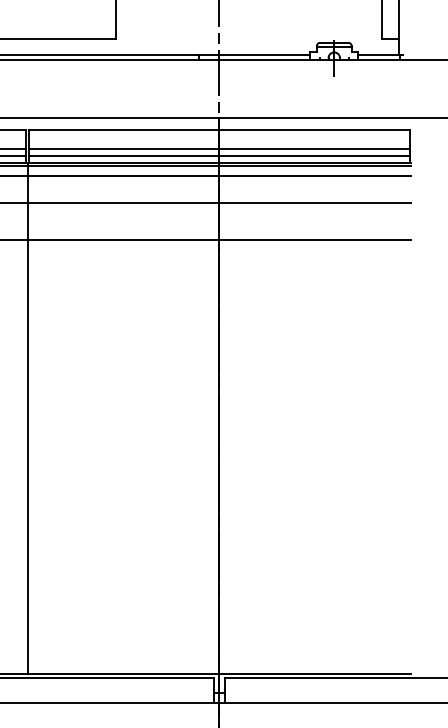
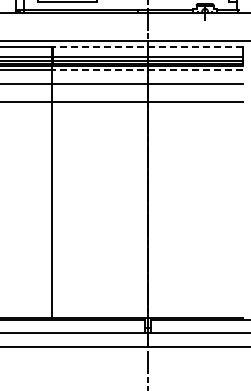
line: (218, 130) -> (147, 47), solid -> dashed
line: (218, 176) -> (147, 70), solid -> dashed

